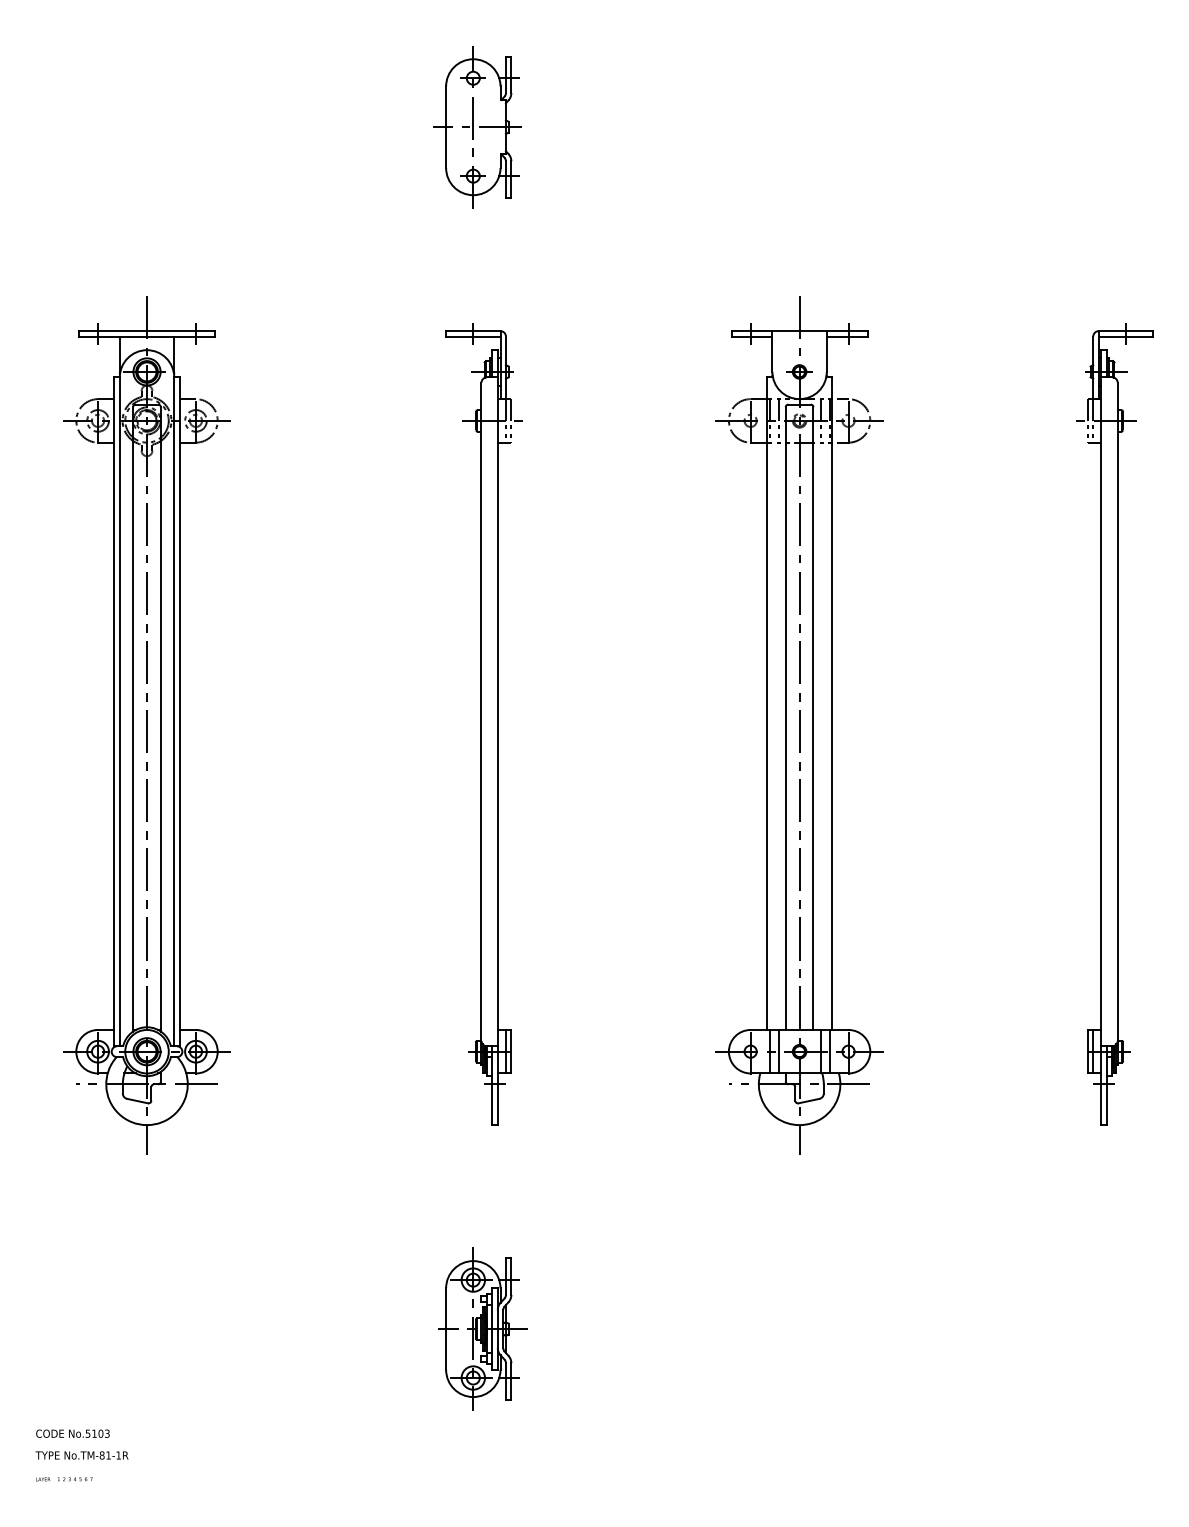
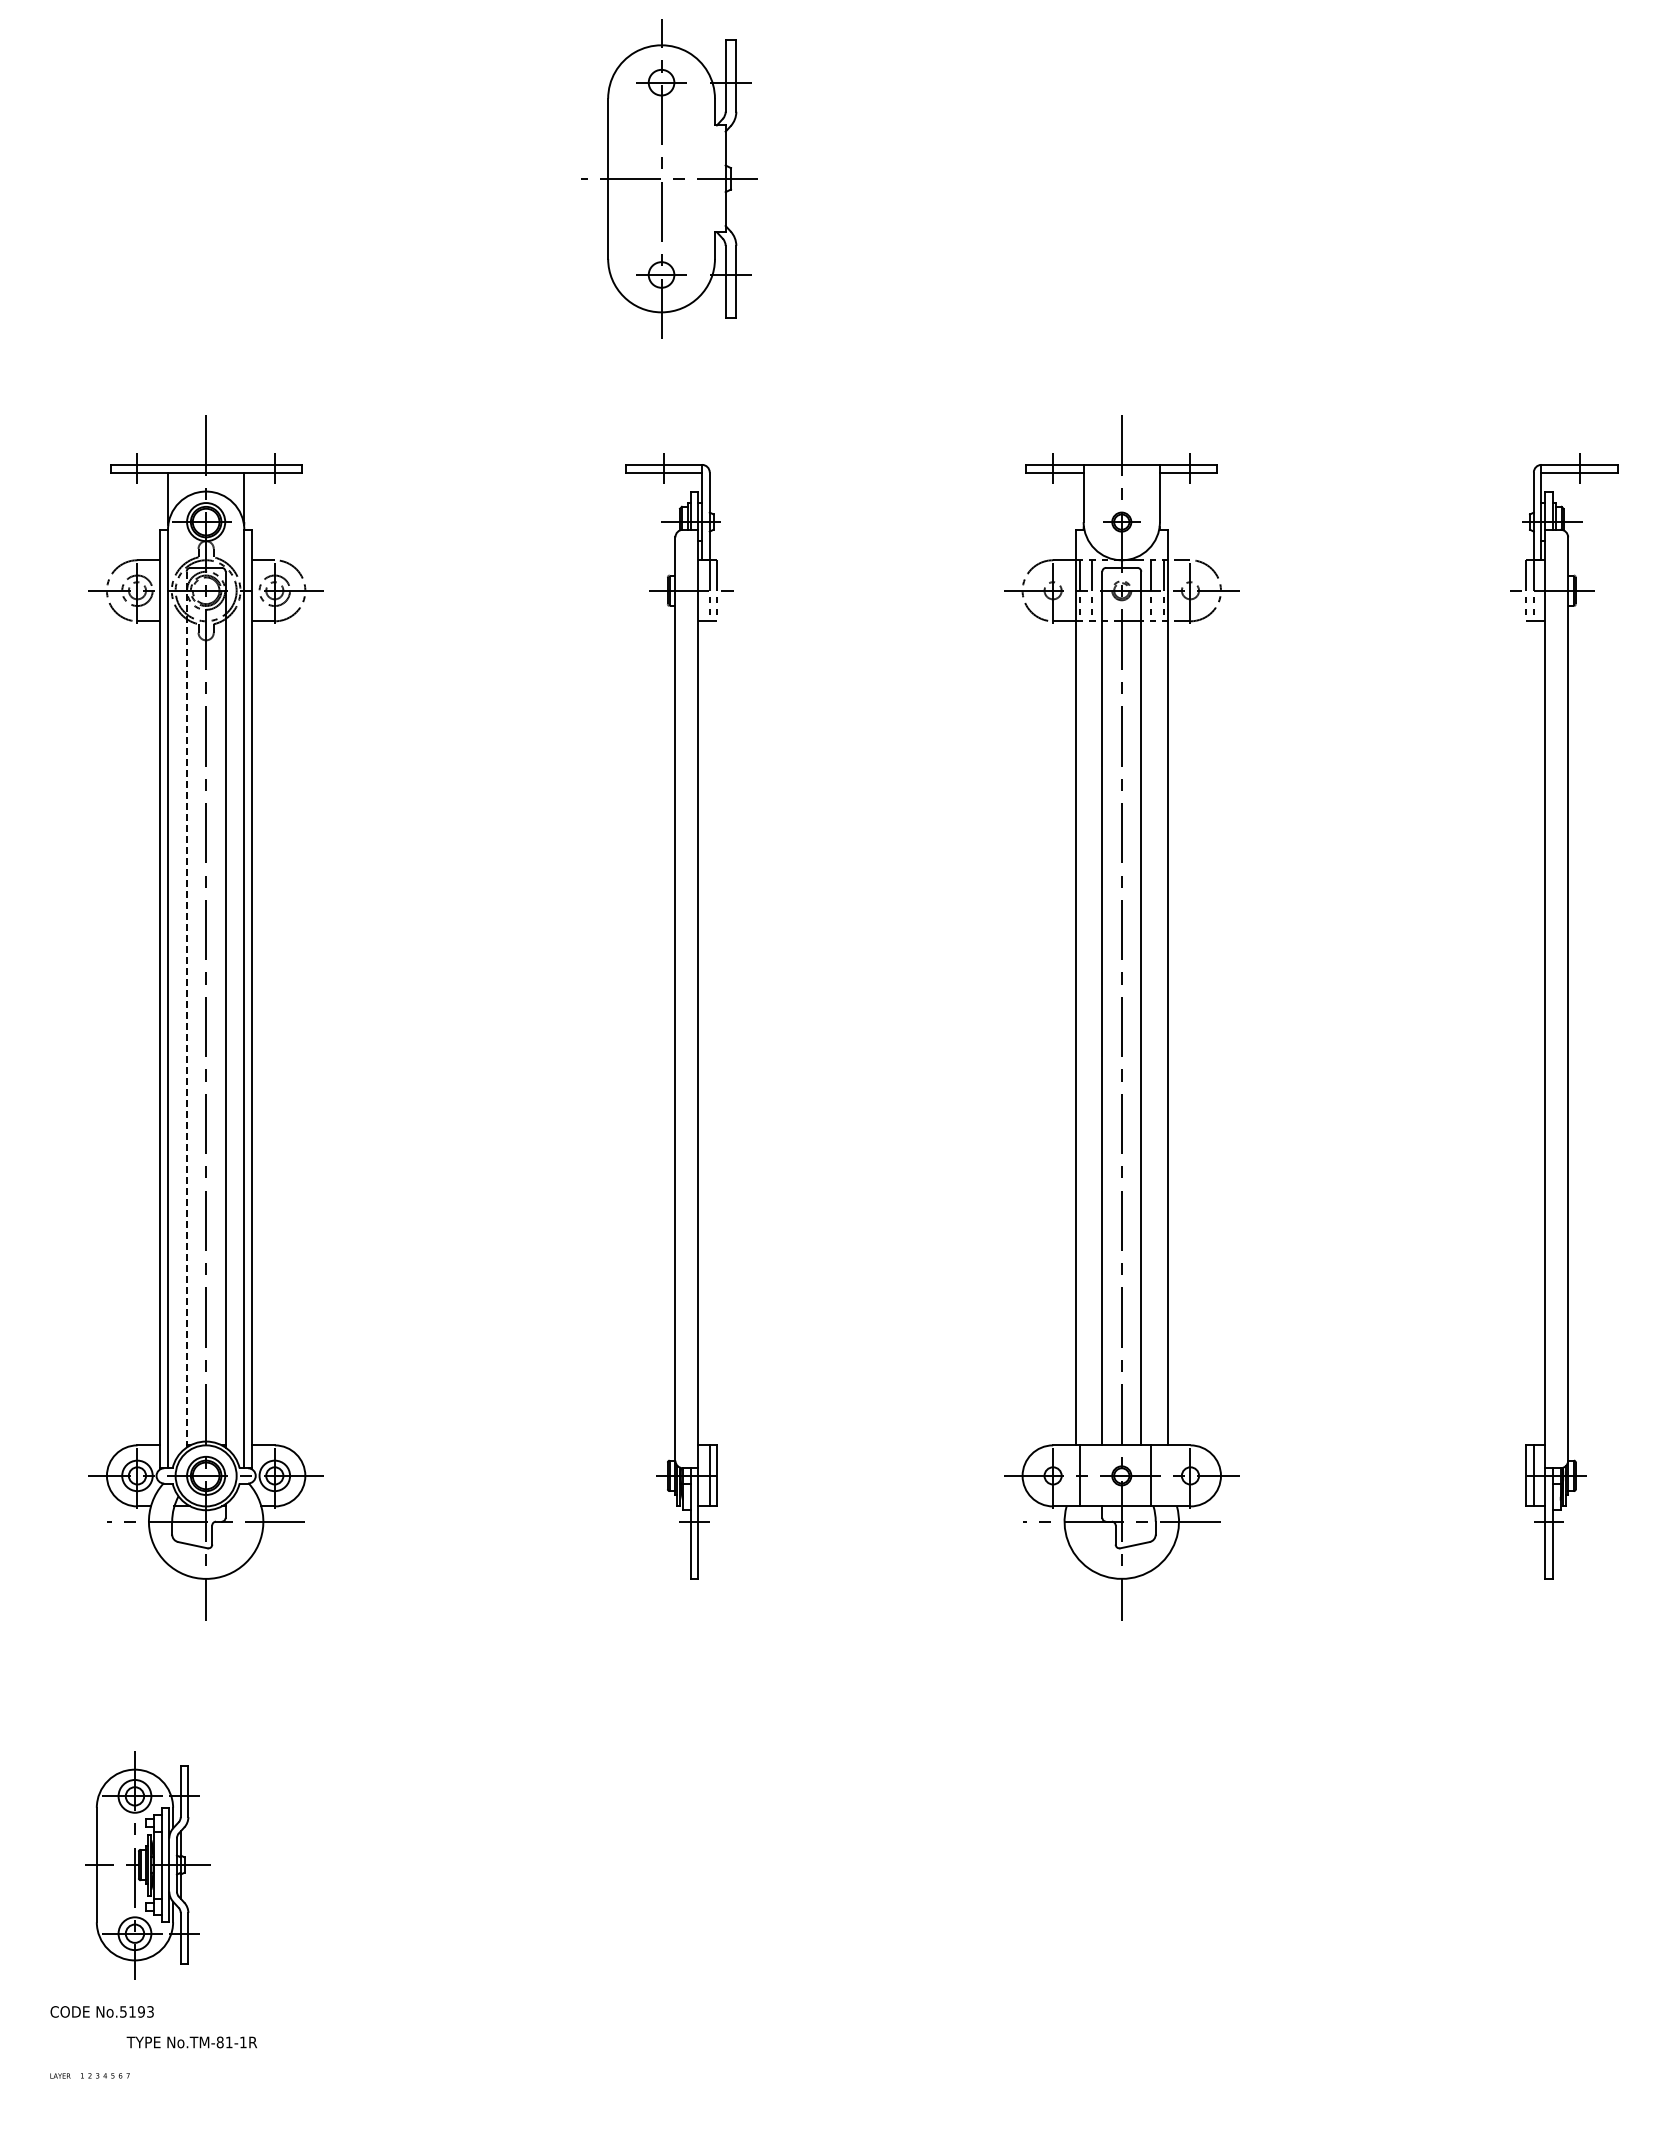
part: (477, 127) -> (669, 178), size x1.4
line: (133, 719) -> (186, 1009), solid -> dashed
line: (778, 1051) -> (1092, 1475), removed
line: (829, 1051) -> (1163, 1475), removed
part: (482, 1329) -> (147, 1865), moved
text: (100, 1433) -> (141, 2011), No.5103 -> No.5193
text: (81, 1455) -> (191, 2042), moved

